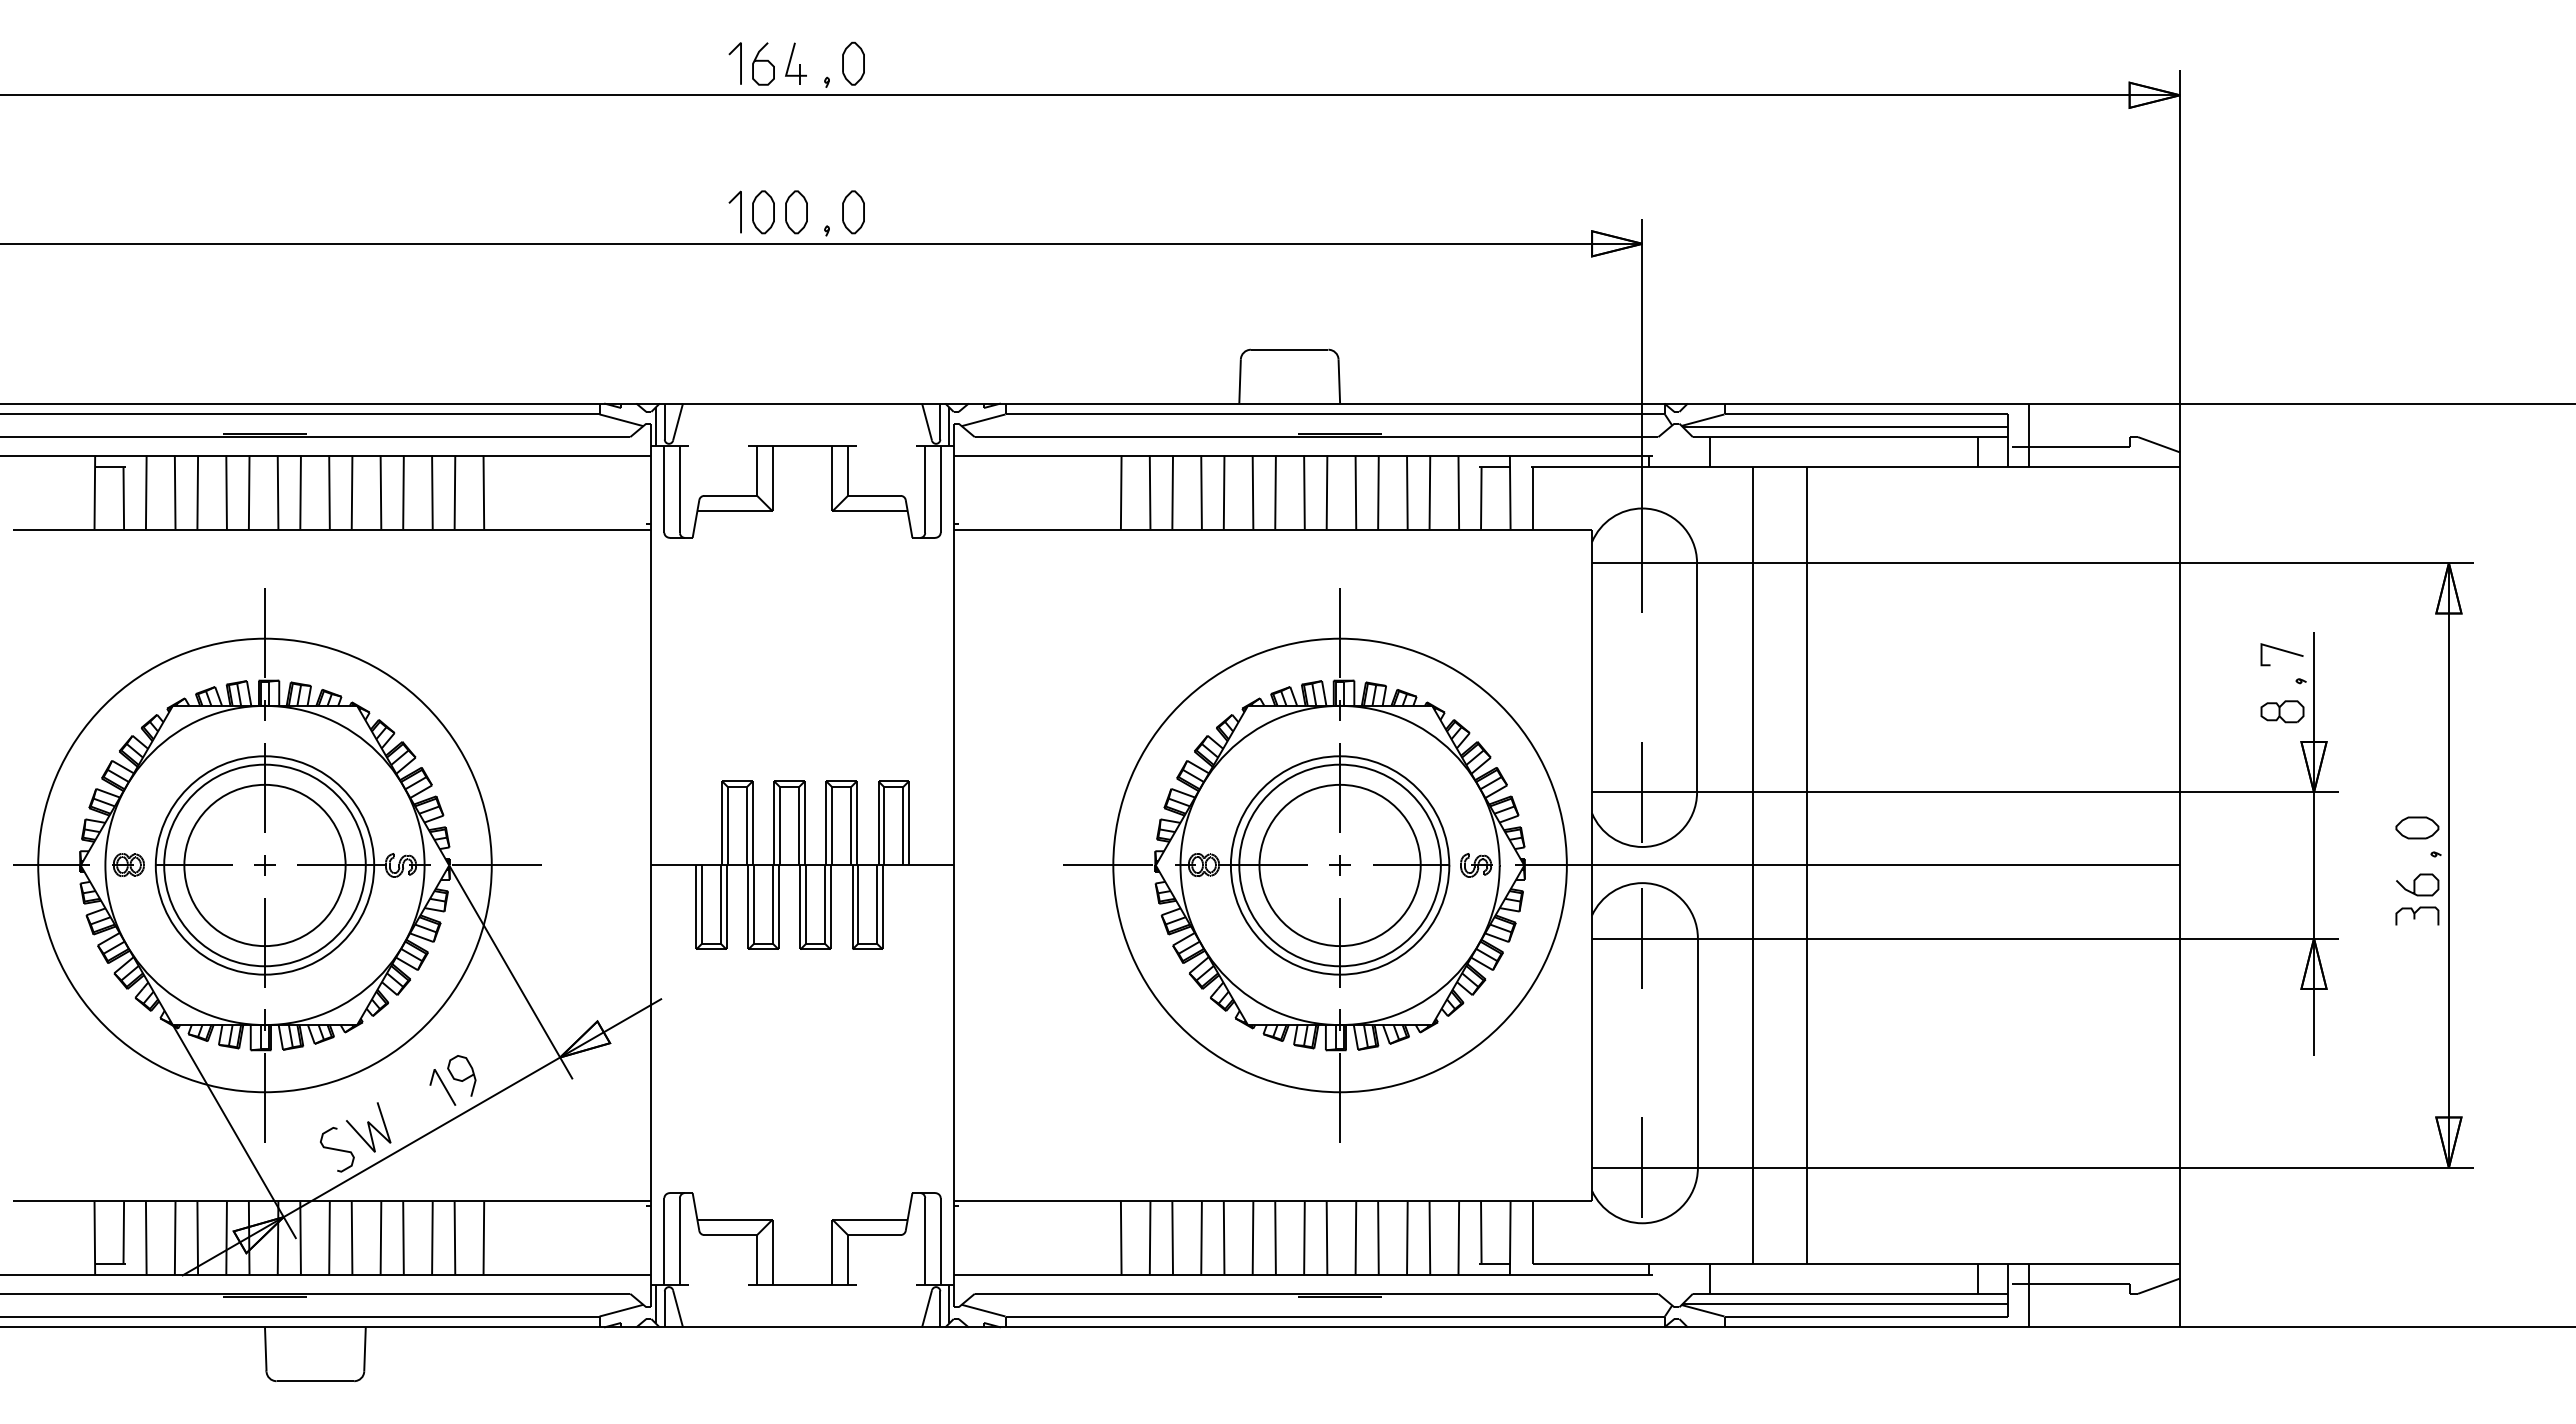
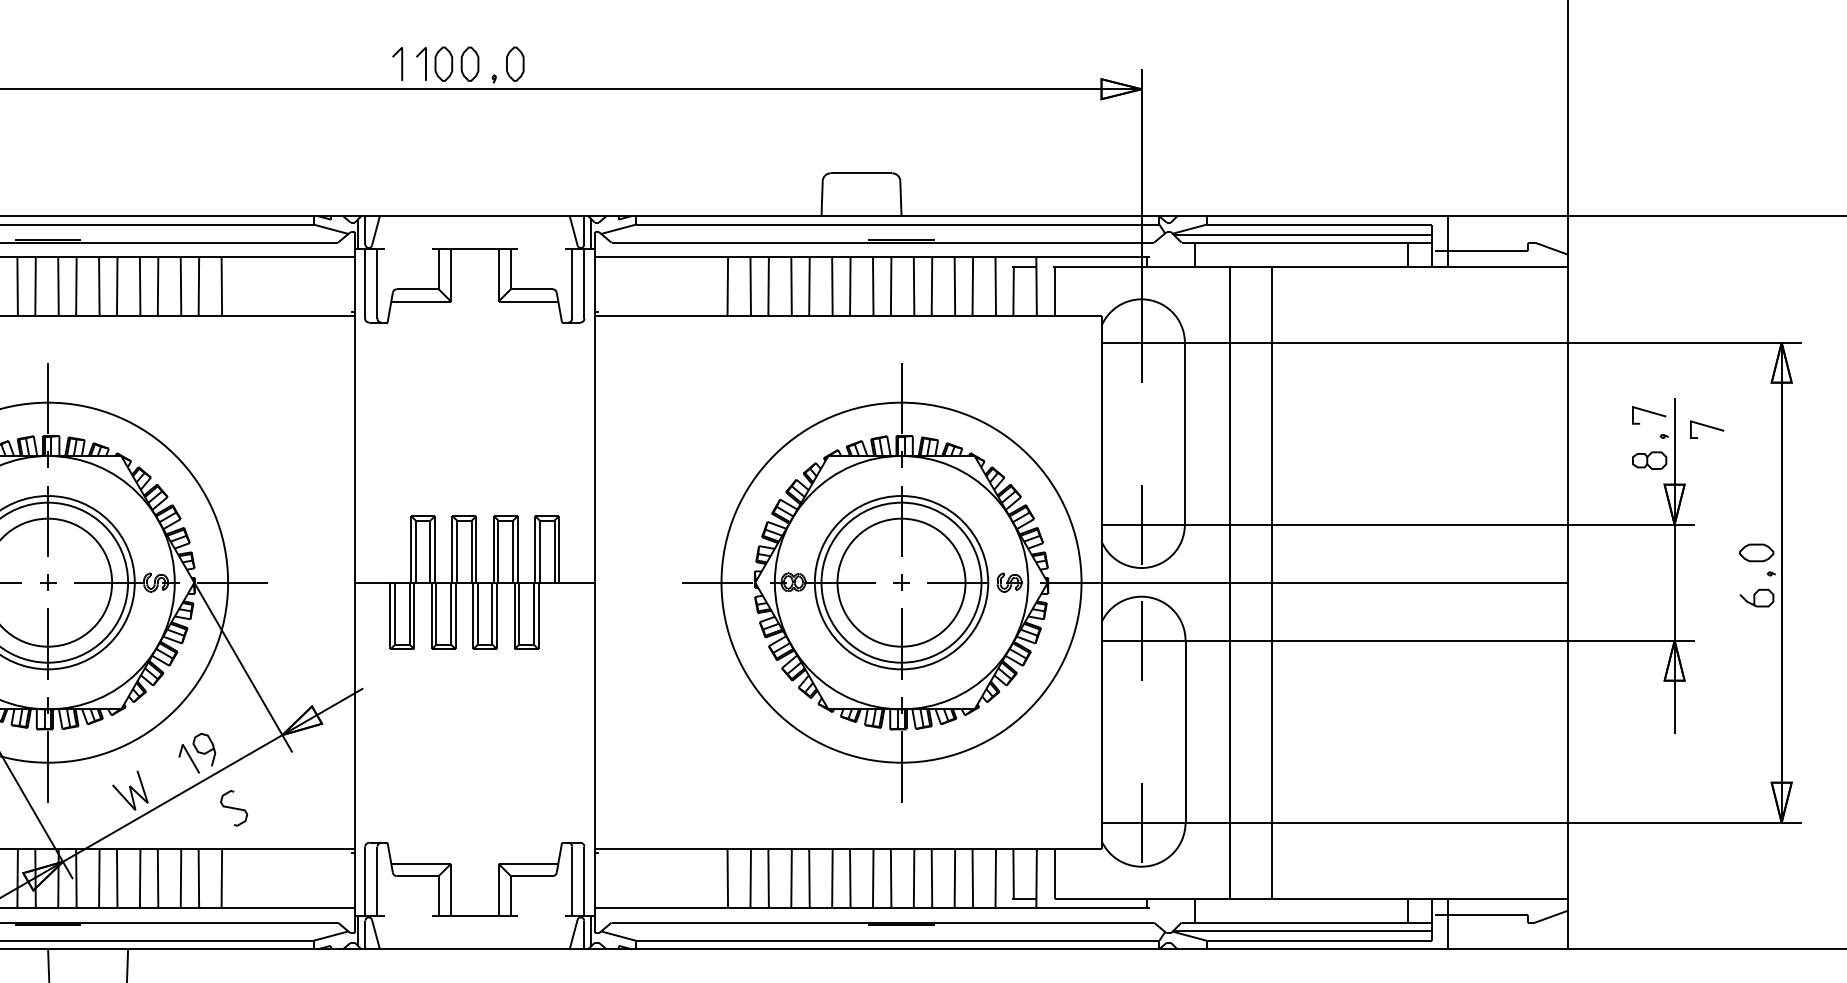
line: (710, 211) -> (401, 63), added
line: (2355, 669) -> (1707, 427), added
part: (2417, 915) -> (1756, 622), removed
curve: (337, 1149) -> (234, 808), moved

